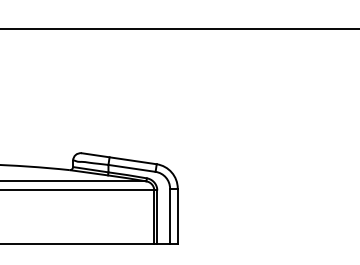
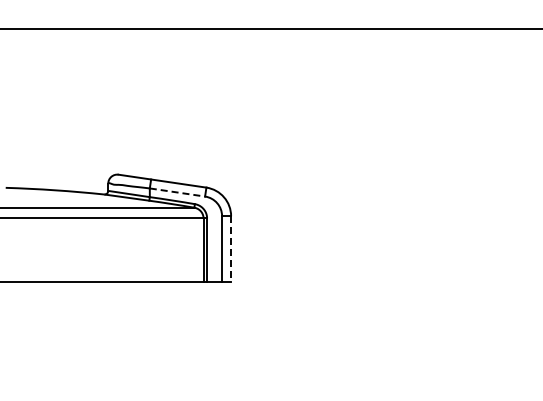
line: (132, 168) -> (177, 192), solid -> dashed
line: (178, 216) -> (231, 248), solid -> dashed

